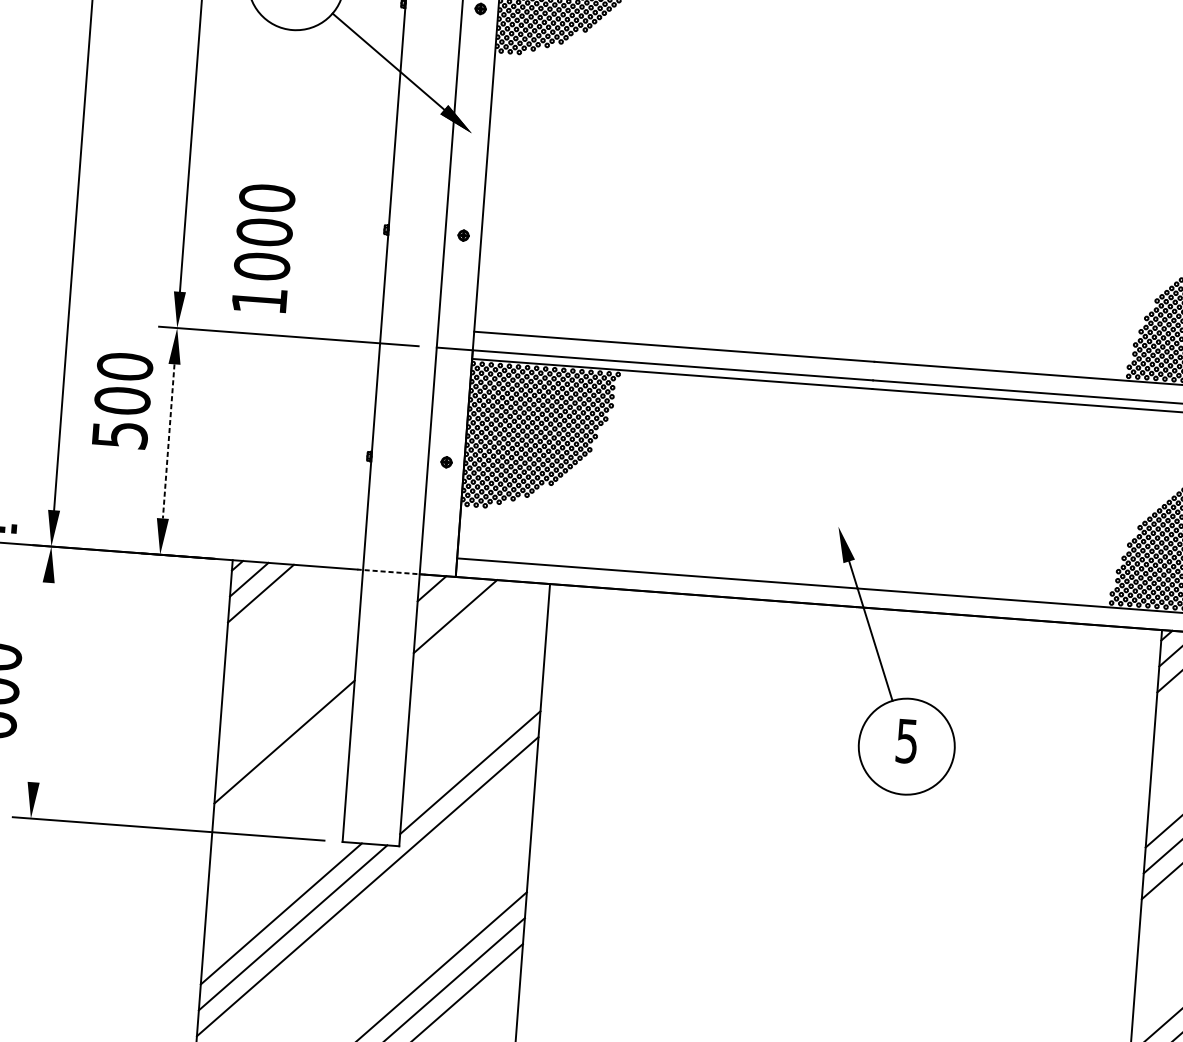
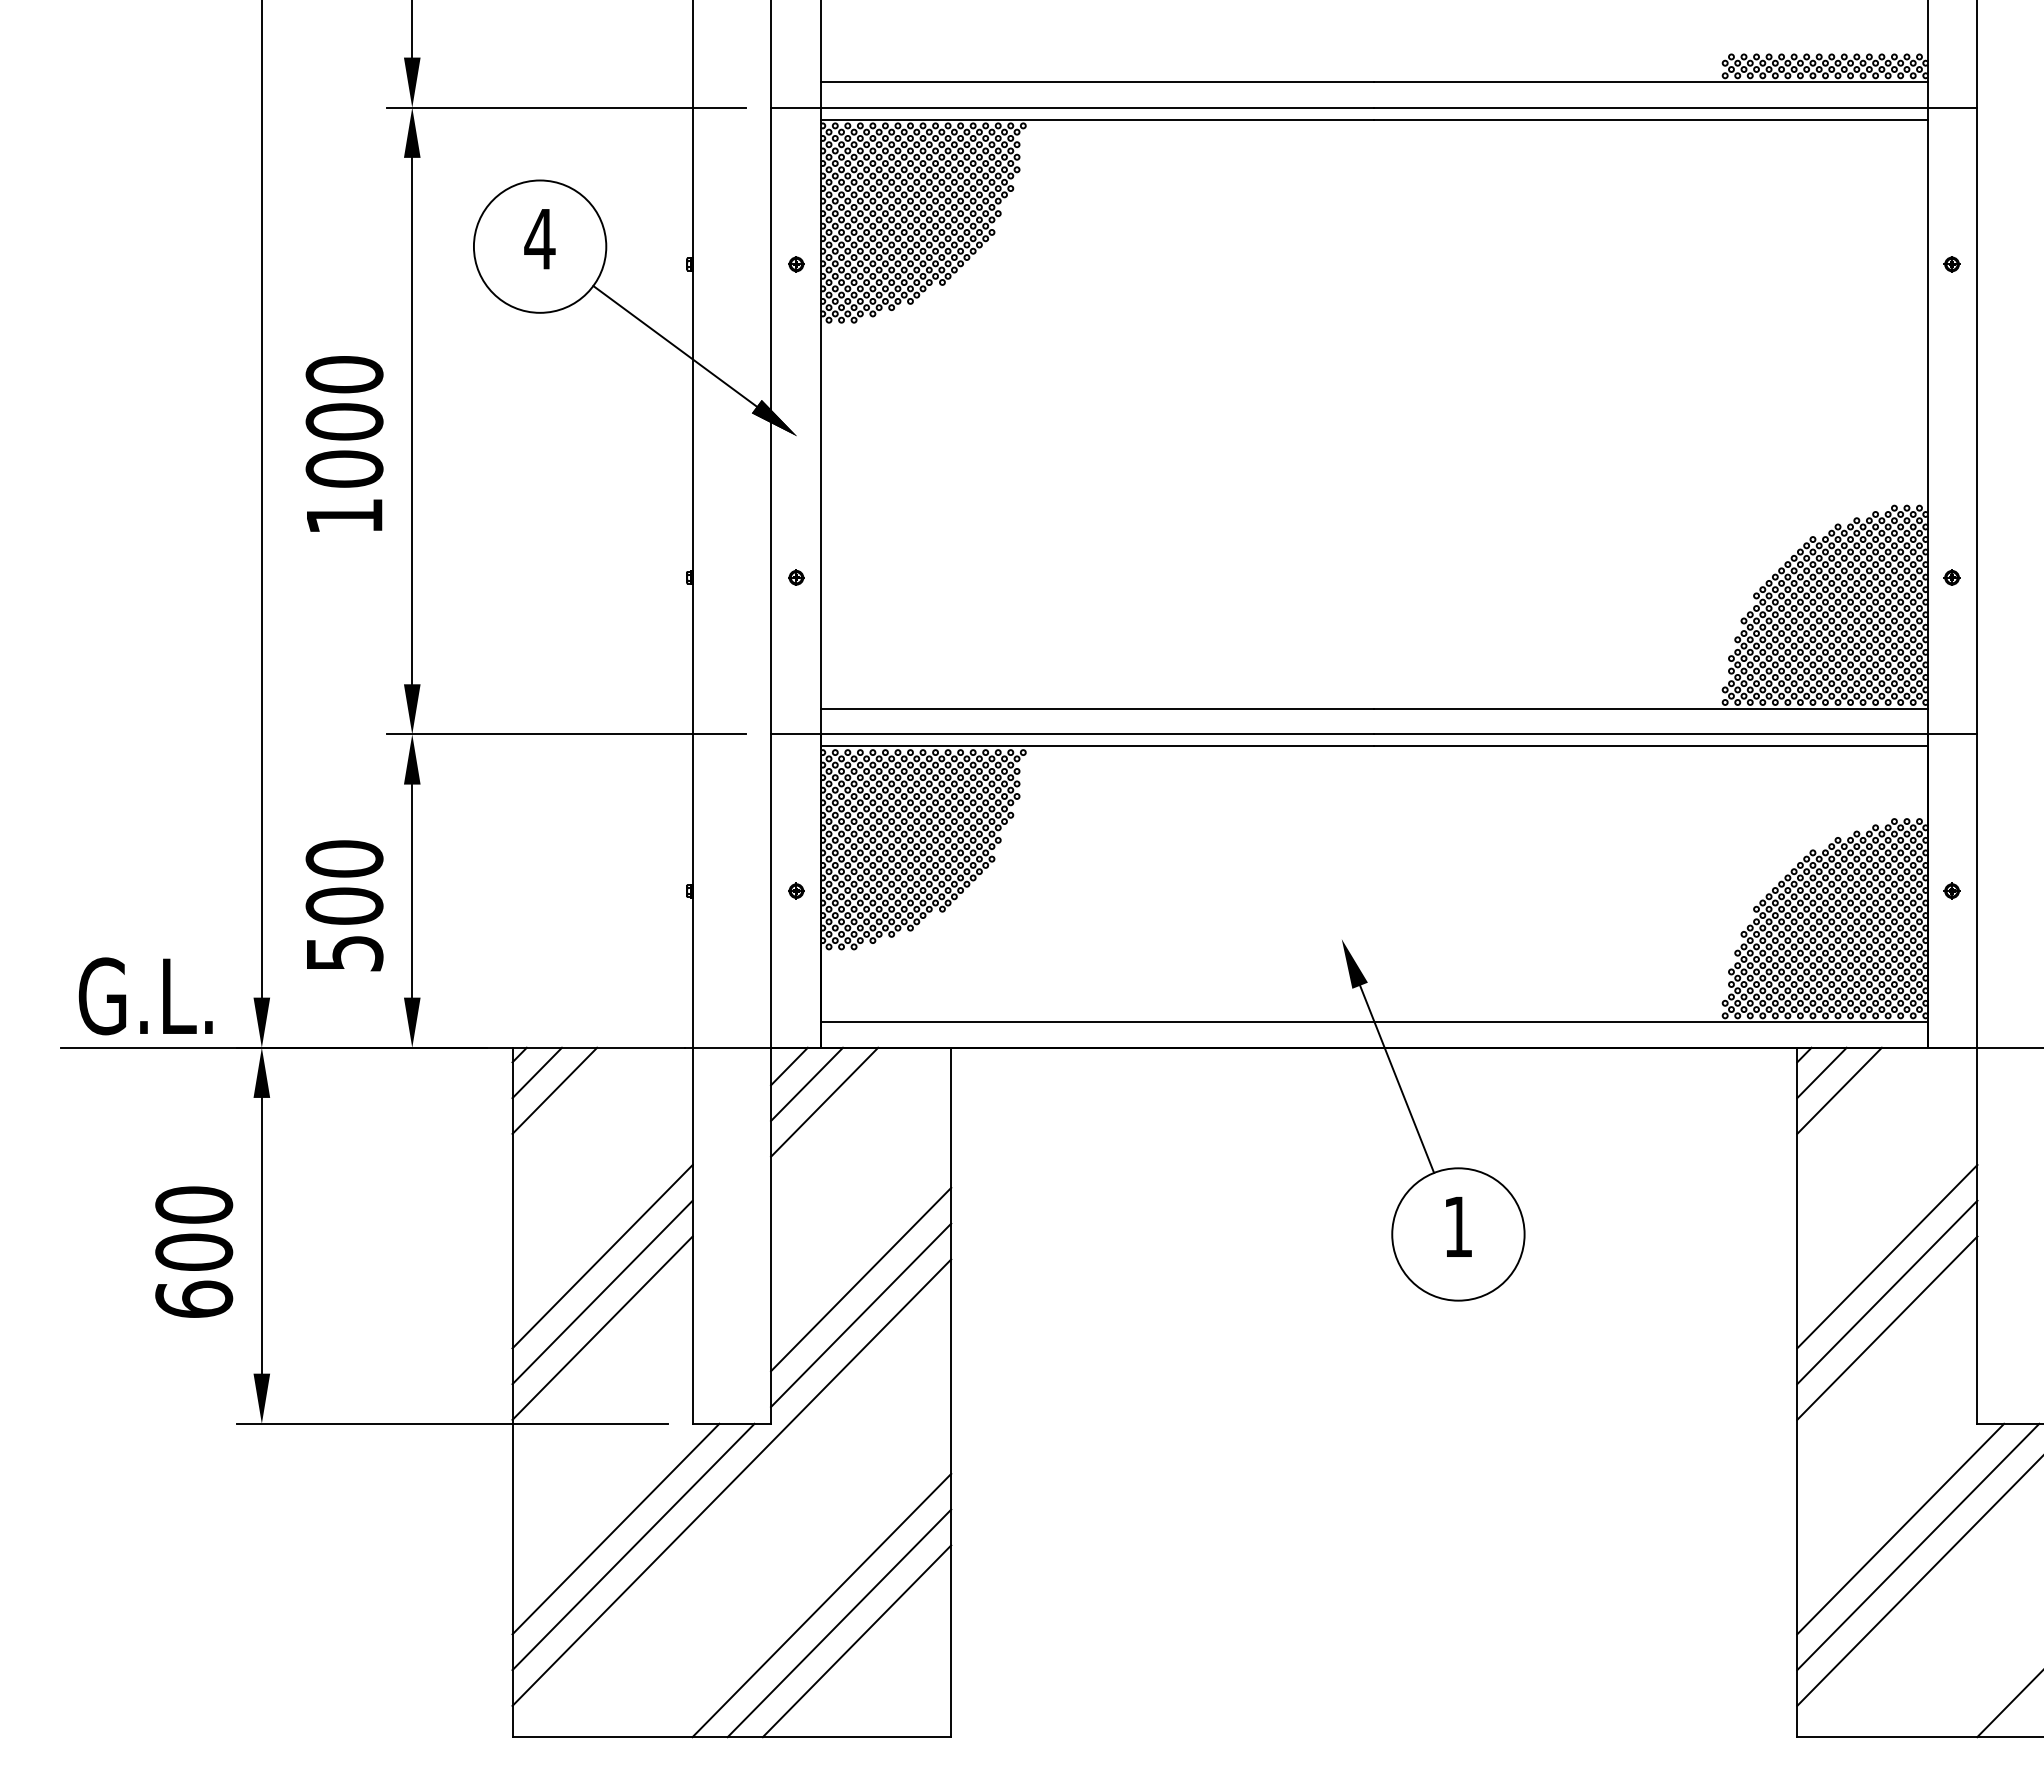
text: (263, 248) -> (344, 443), moved
text: (122, 400) -> (344, 905), moved
line: (168, 441) -> (412, 891), dashed -> solid
line: (391, 571) -> (731, 1047), dashed -> solid
line: (444, 602) -> (807, 1084), added
line: (40, 682) -> (261, 1235), added
line: (286, 716) -> (602, 1256), added
text: (907, 741) -> (1458, 1227), 5 -> 1
line: (472, 746) -> (861, 1279), added
line: (282, 767) -> (602, 1327), added

